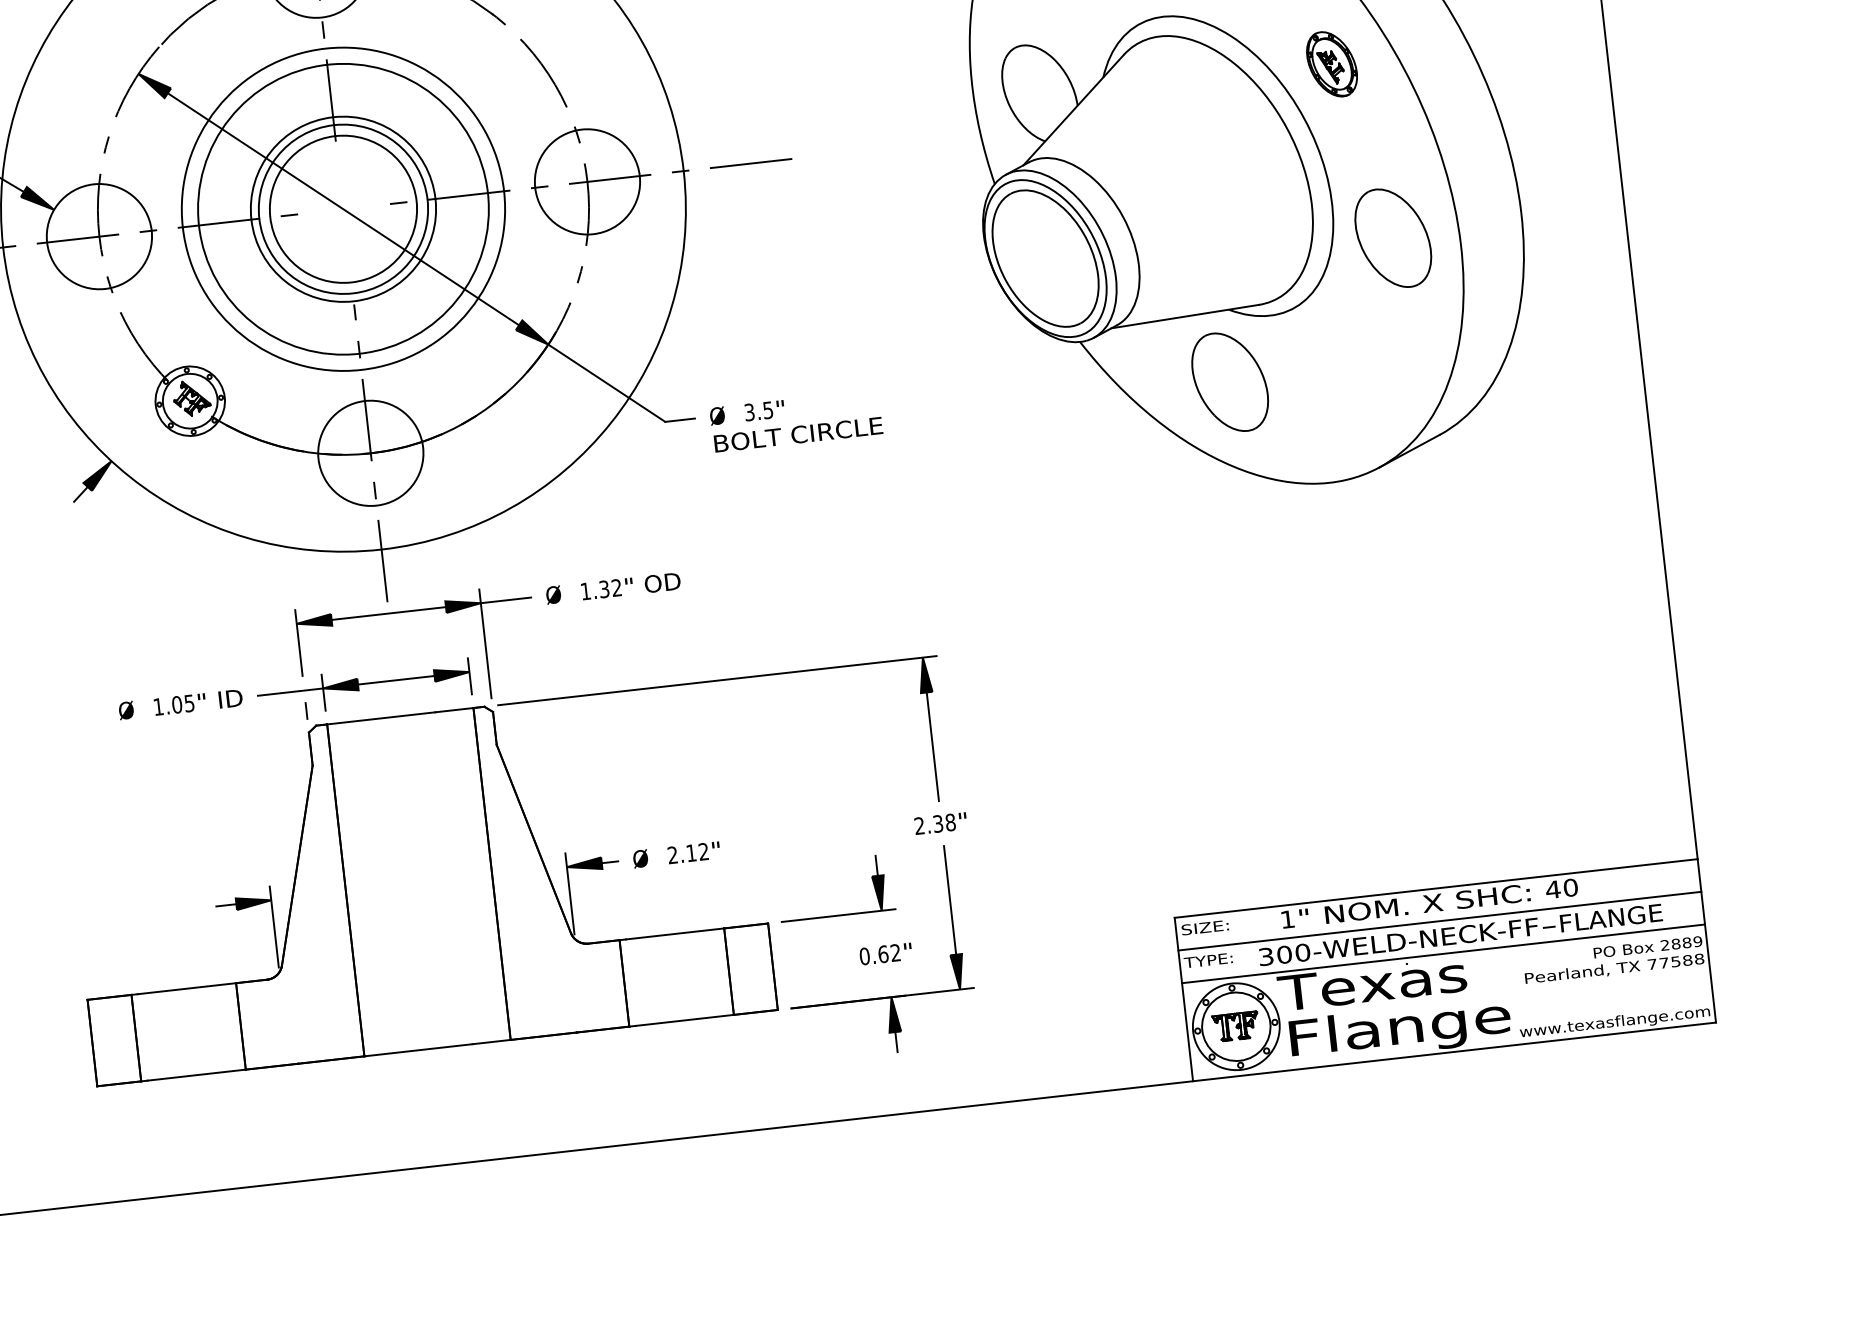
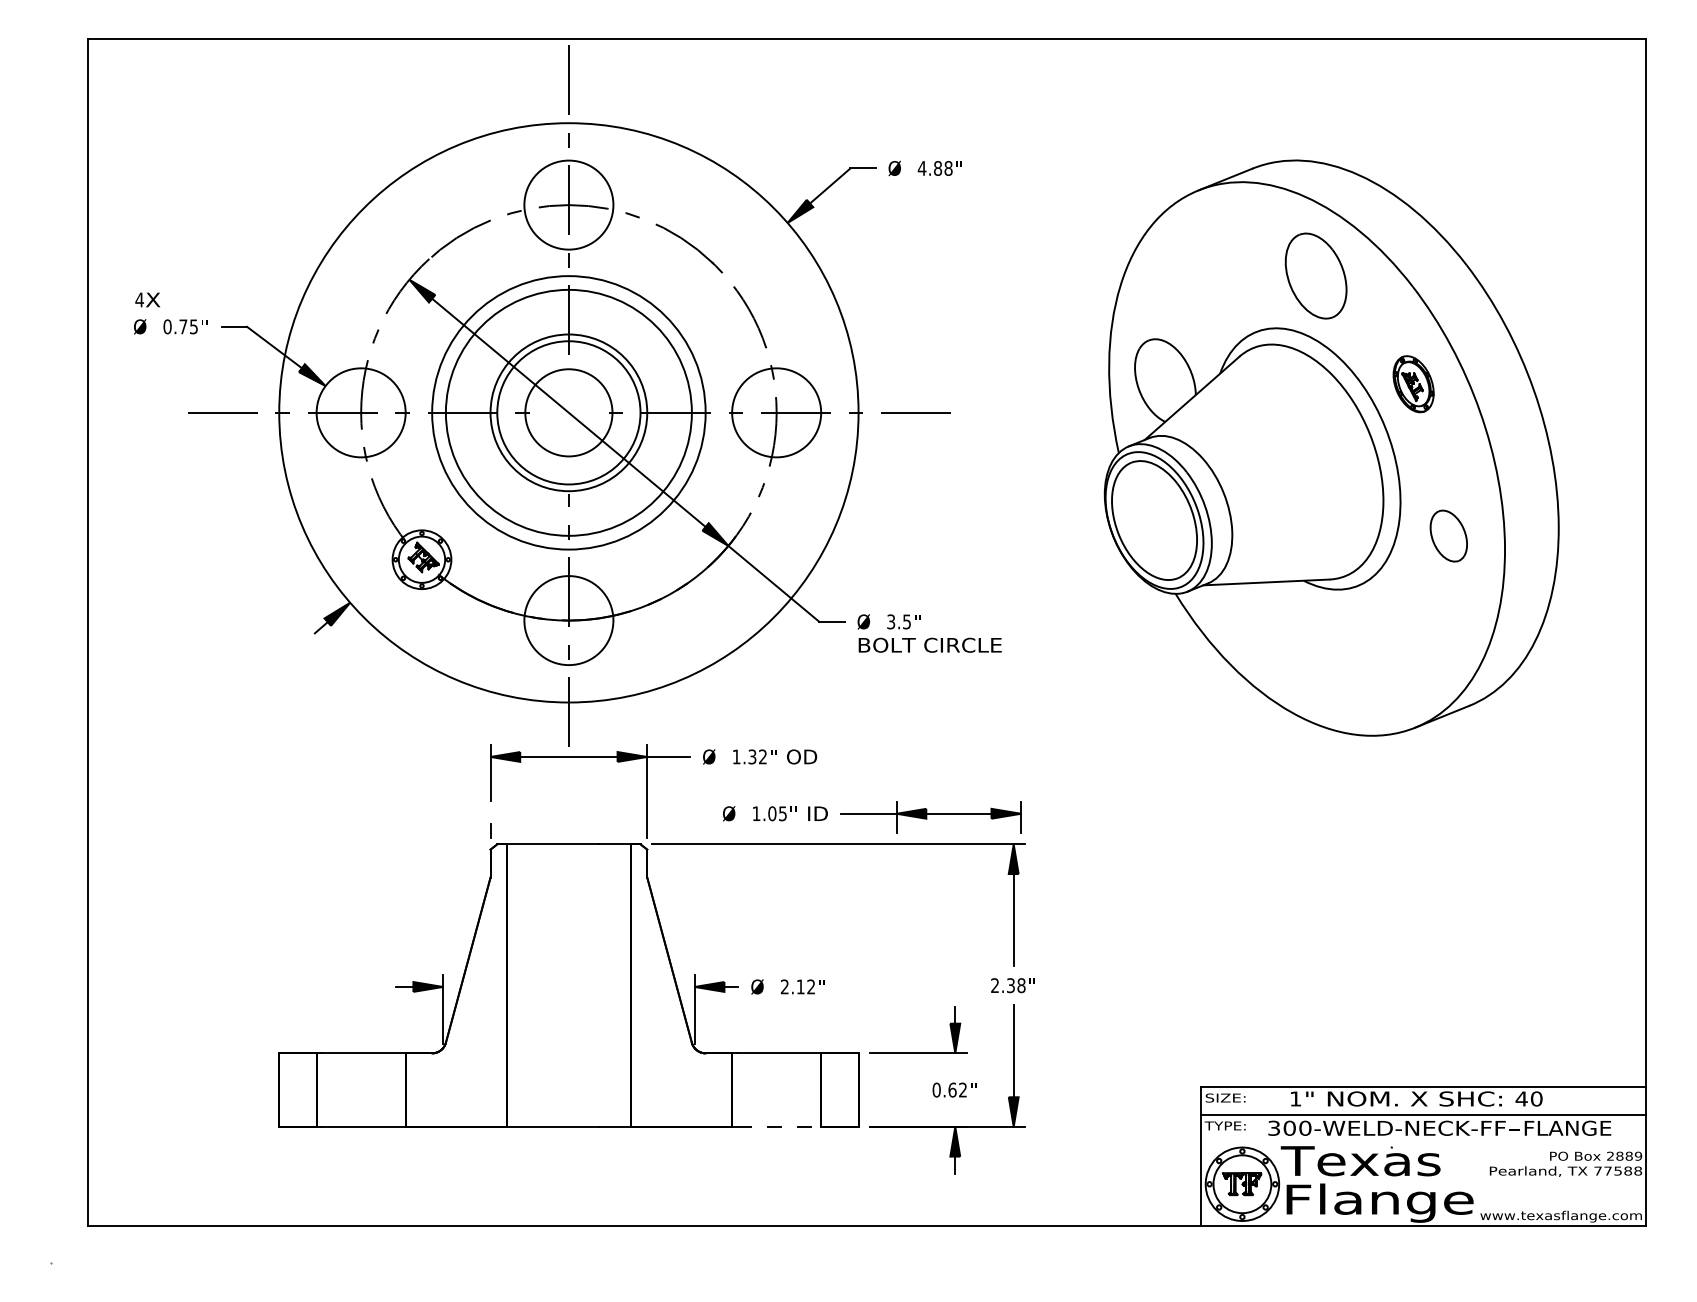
circle: (342, 208) -> (568, 412), size x0.7
part: (1392, 237) -> (1448, 535), size x0.6
part: (1229, 381) -> (1297, 641), removed
part: (295, 696) -> (872, 817), moved
line: (1443, 953) -> (1423, 1142), removed
line: (684, 1019) -> (779, 1126), solid -> dashed

